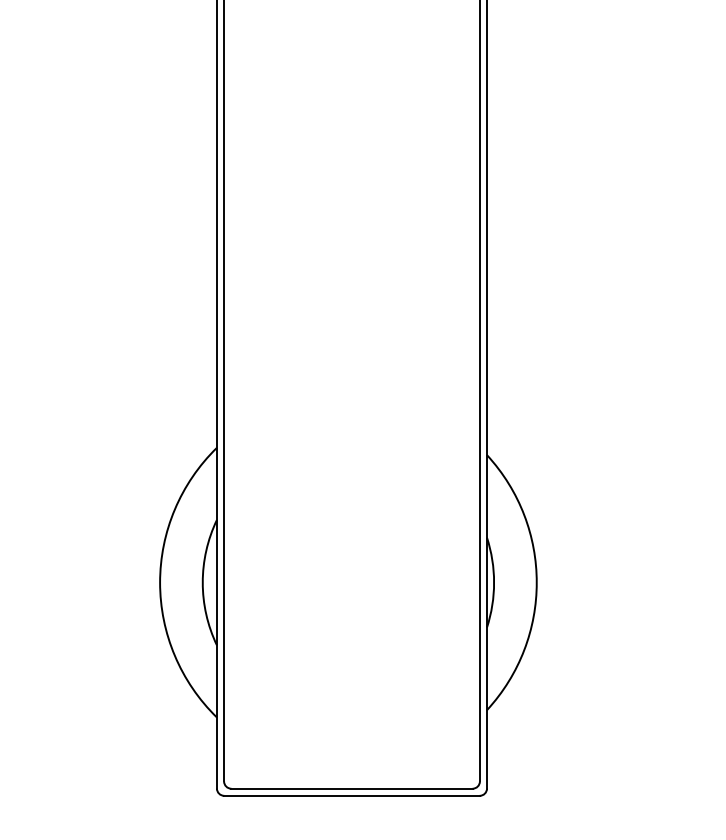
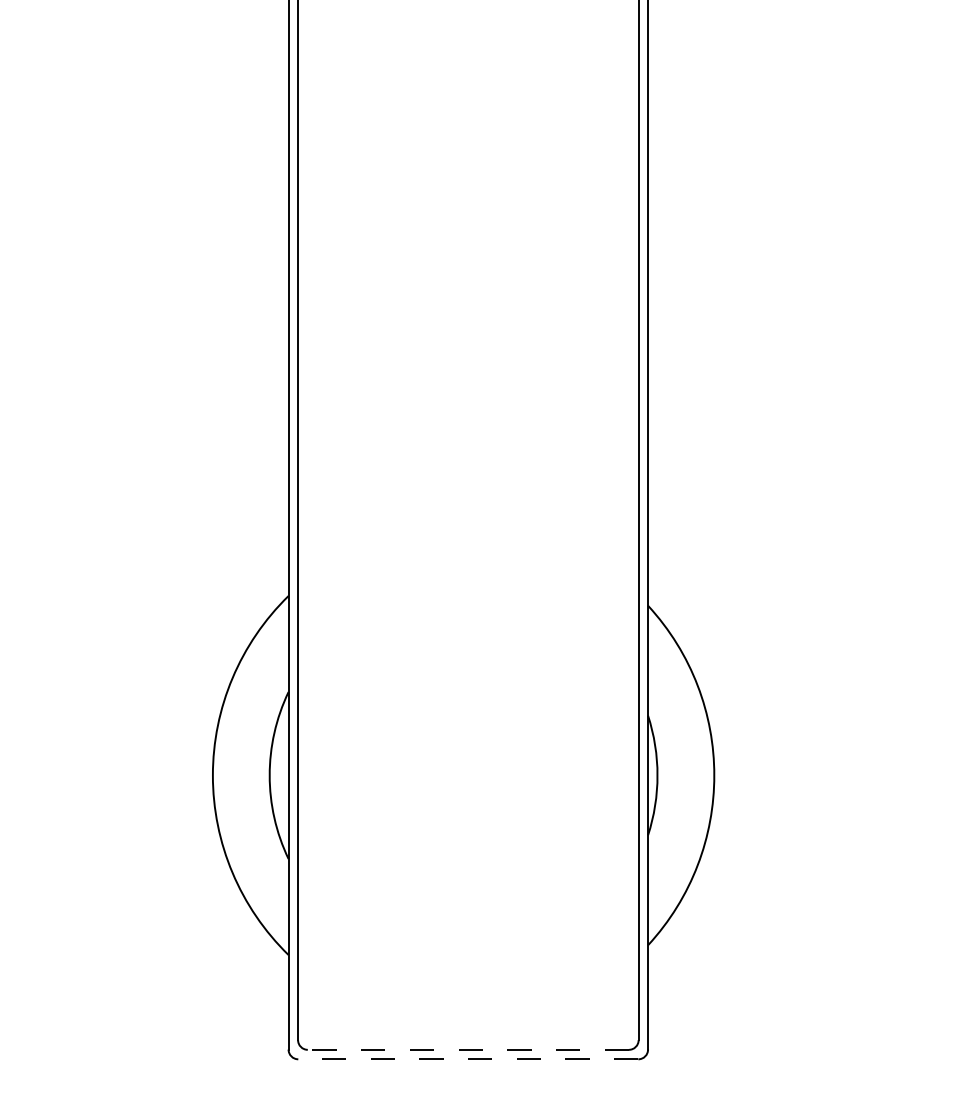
line: (352, 788) -> (469, 1049), solid -> dashed
line: (351, 795) -> (467, 1058), solid -> dashed

